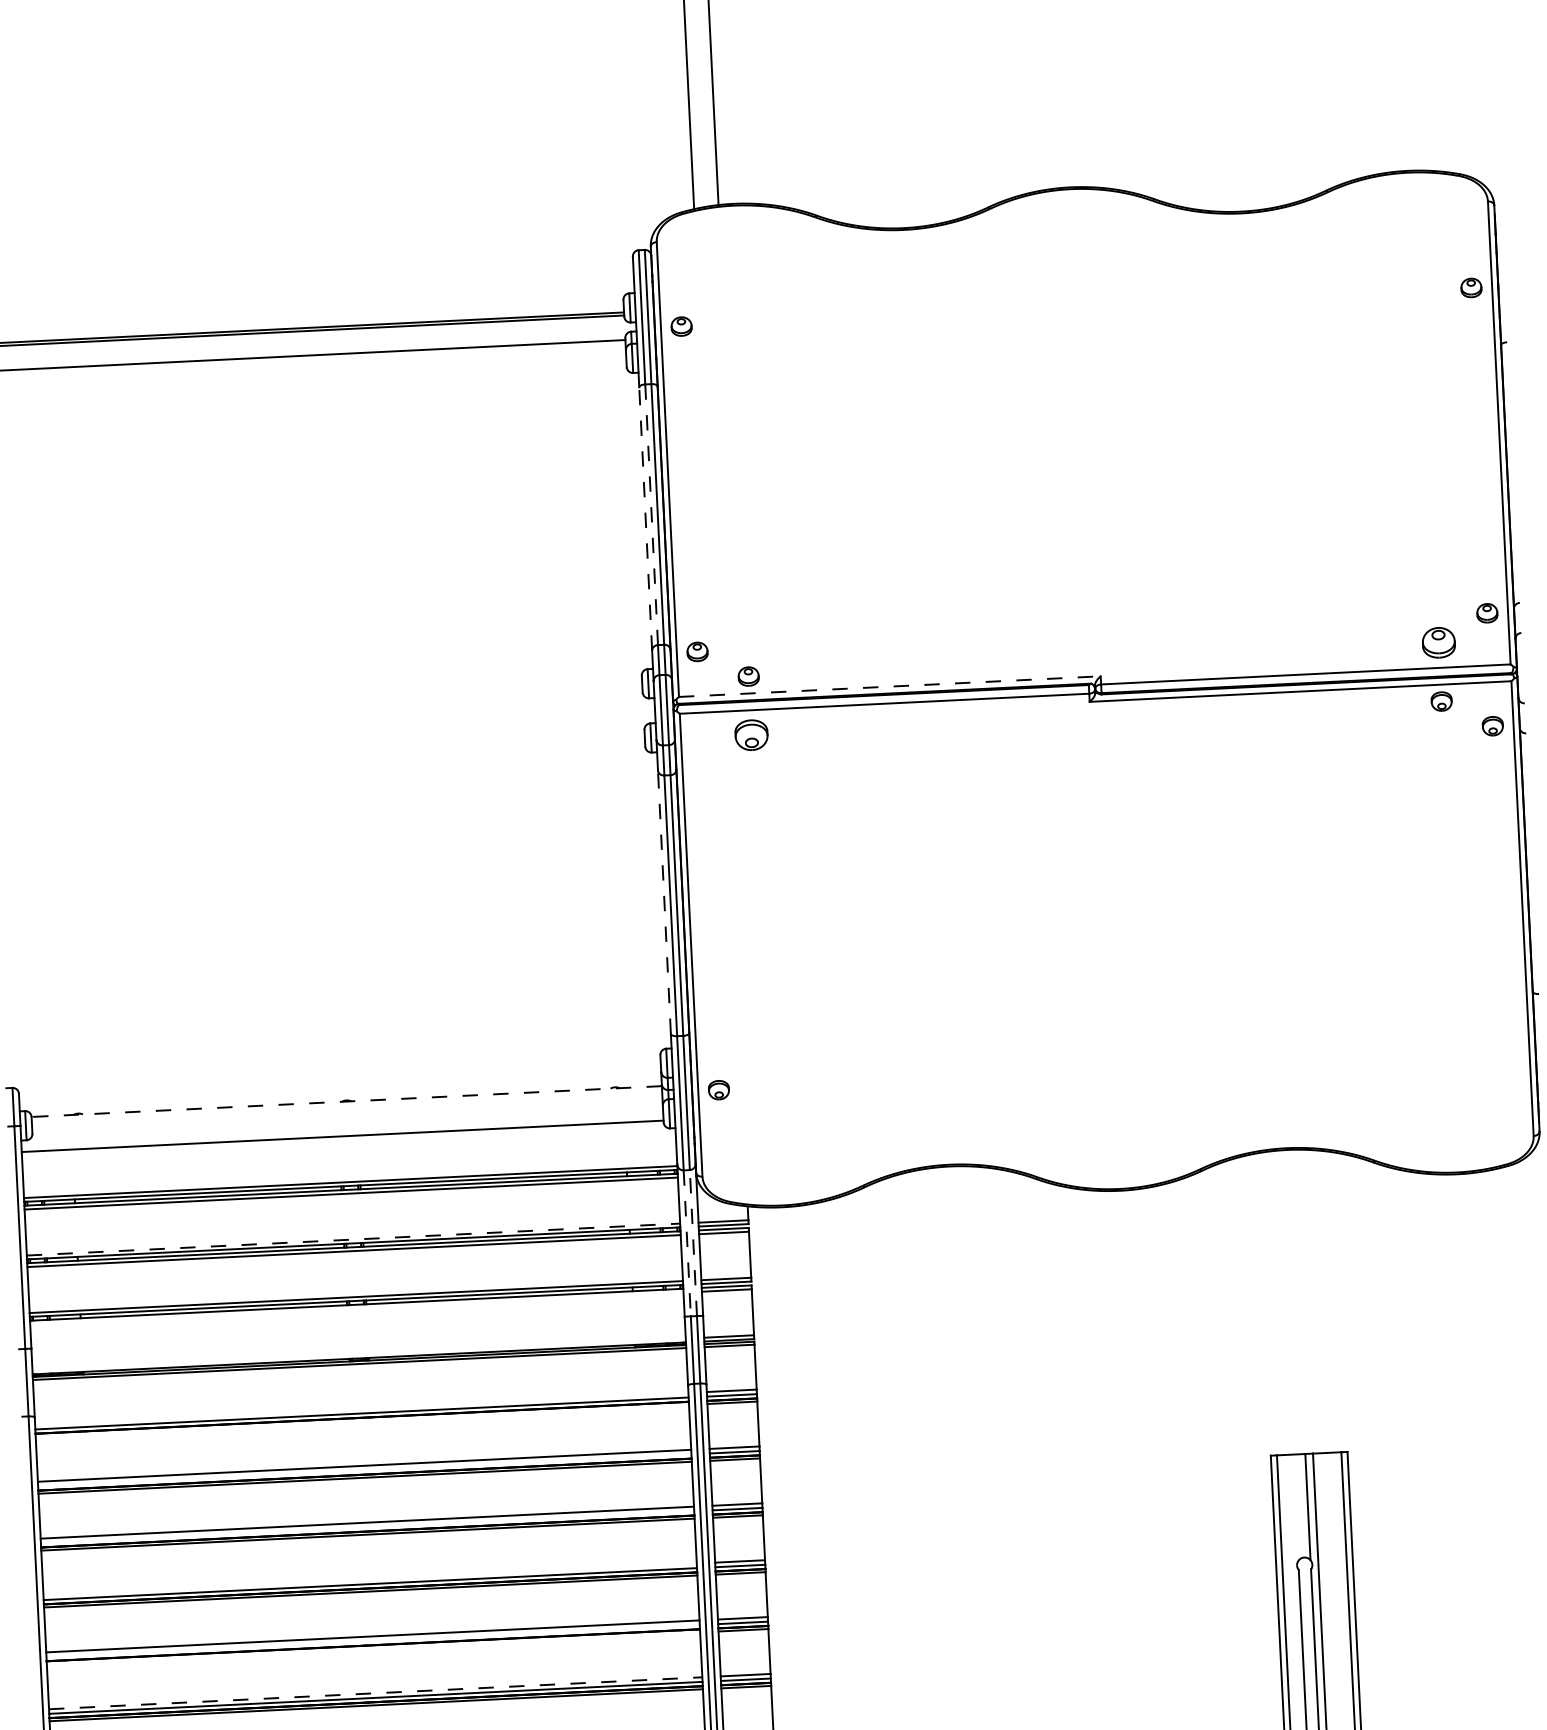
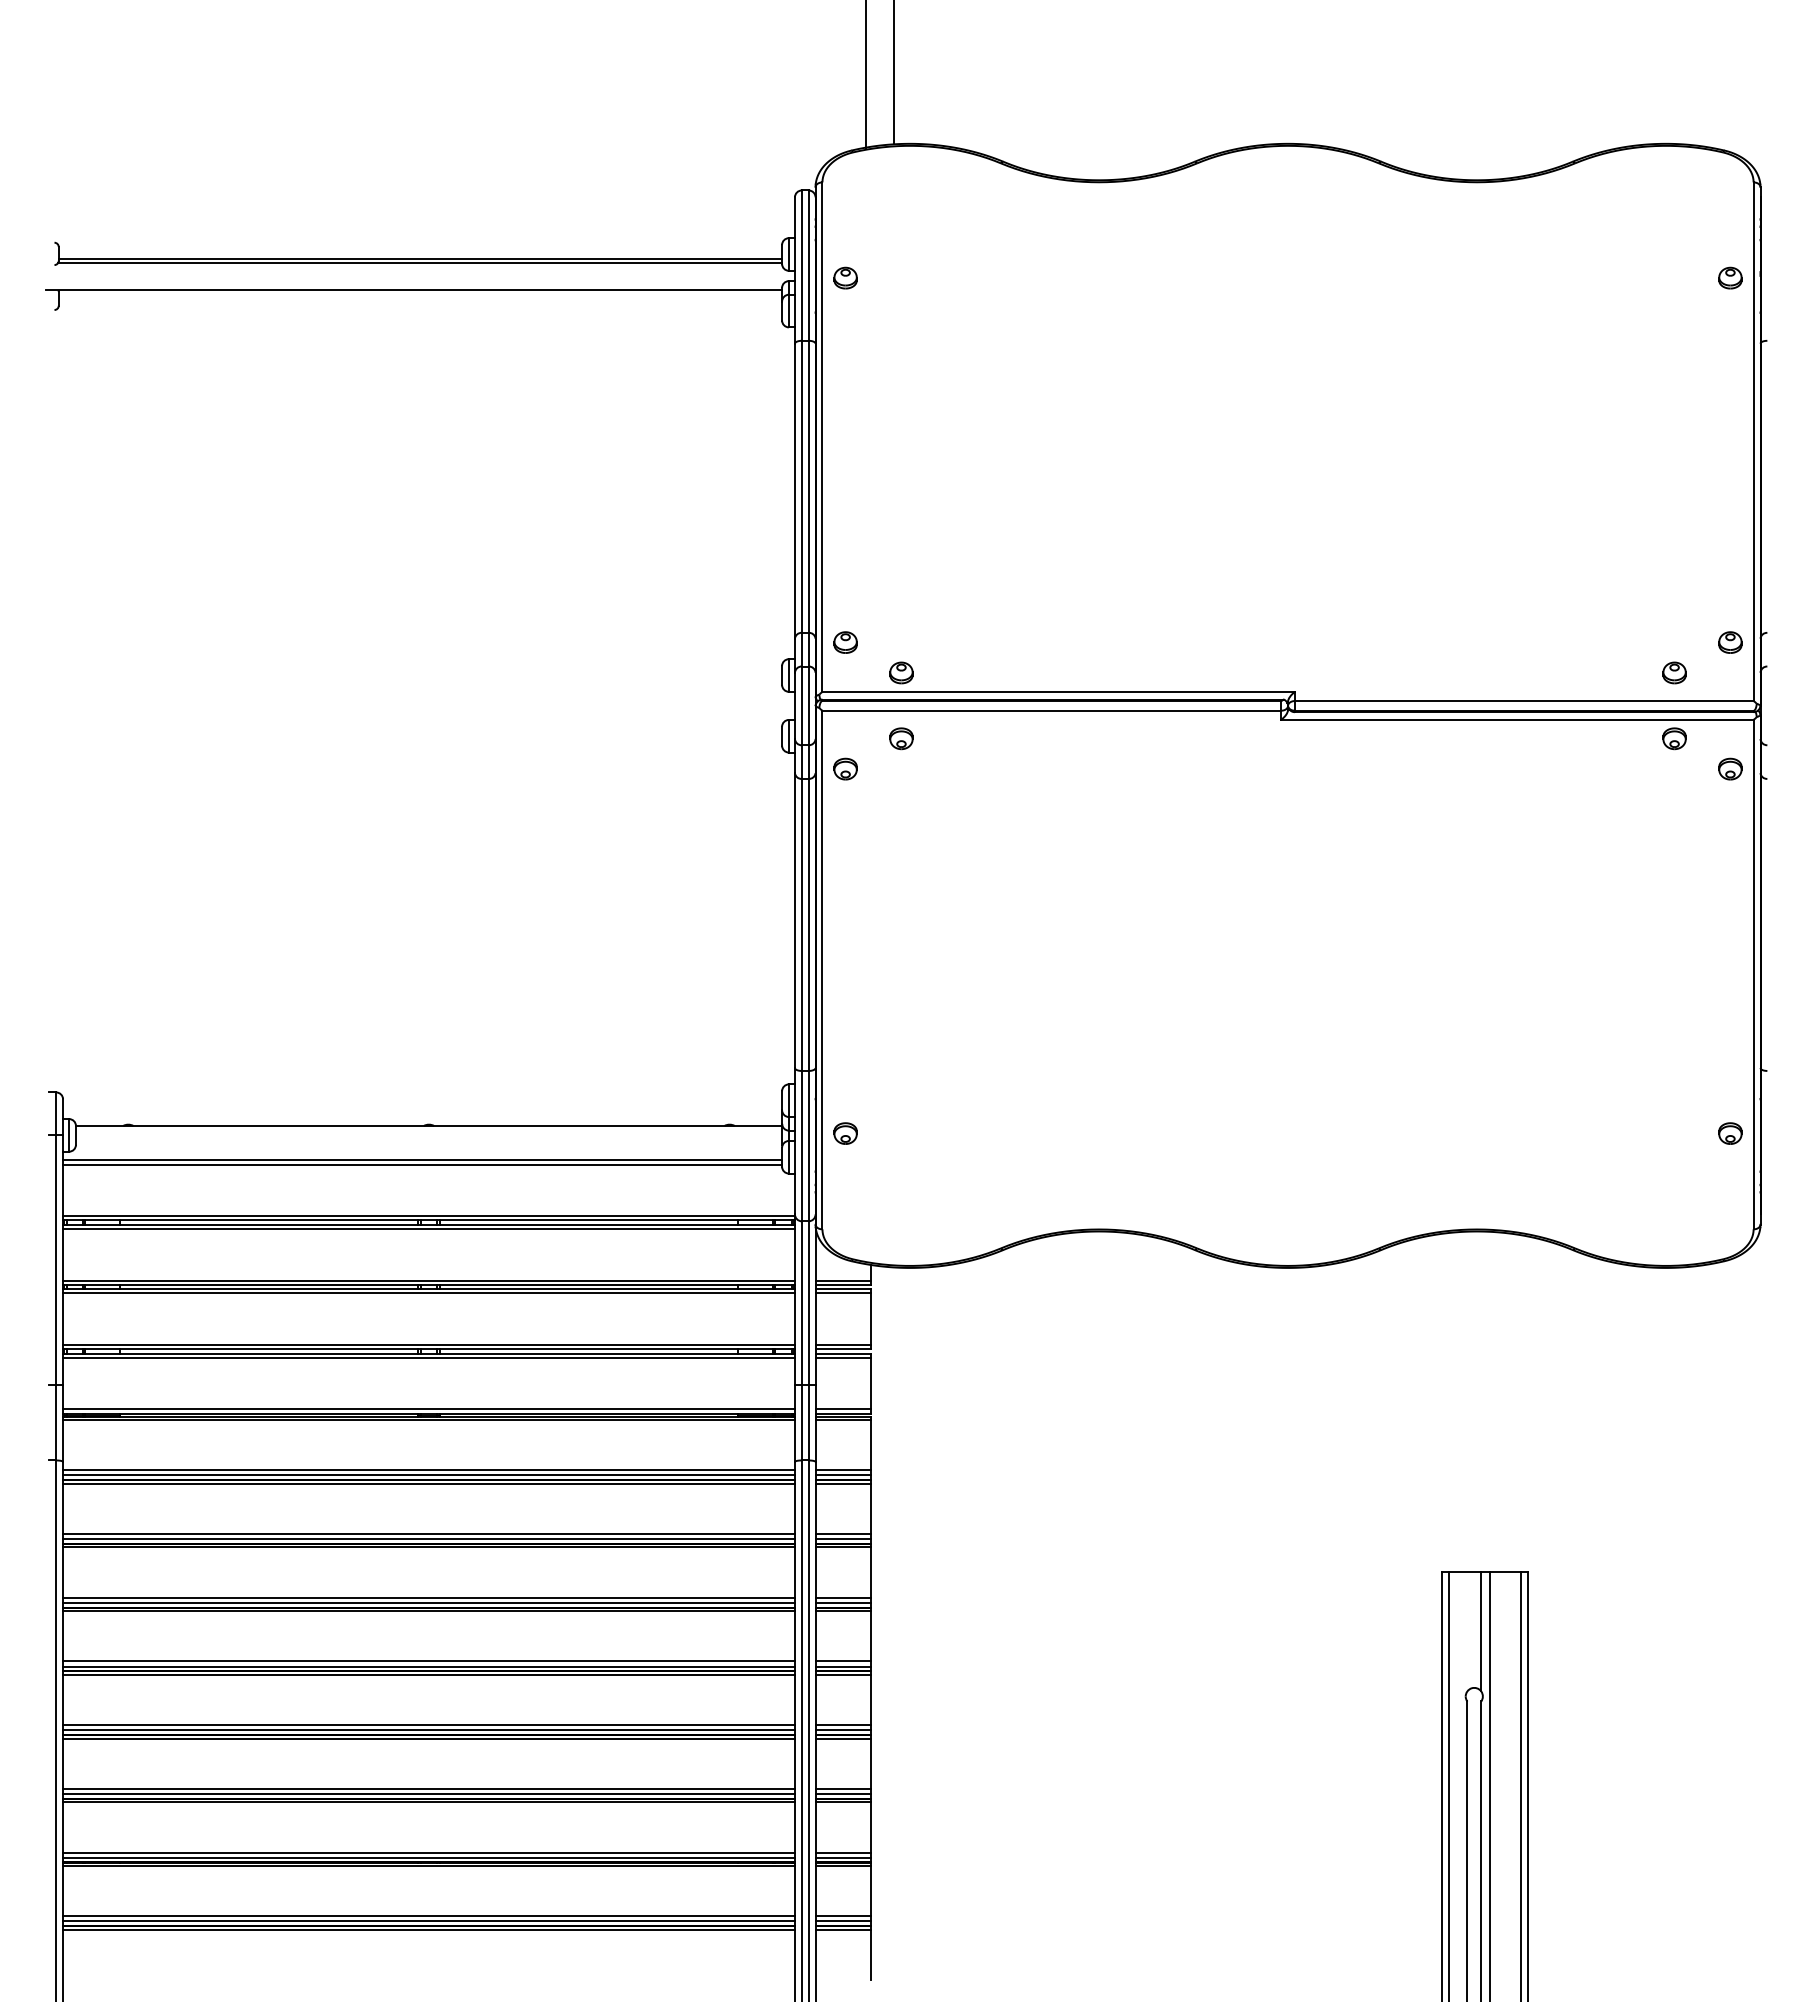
line: (651, 515) -> (801, 487), dashed -> solid
line: (645, 518) -> (794, 490), dashed -> solid
part: (1438, 642) -> (1674, 672), size x0.62
line: (890, 686) -> (1059, 691), dashed -> solid
part: (751, 735) -> (901, 738), size x0.62
part: (702, 764) -> (845, 768), added
line: (664, 902) -> (794, 920), dashed -> solid
part: (1508, 1051) -> (1730, 1133), added
line: (346, 1101) -> (428, 1125), dashed -> solid
line: (342, 1132) -> (422, 1160), added
line: (353, 1239) -> (429, 1280), dashed -> solid
line: (686, 1243) -> (801, 1303), dashed -> solid
line: (693, 1243) -> (808, 1303), dashed -> solid
line: (356, 1308) -> (428, 1357), added
line: (358, 1354) -> (428, 1409), added
line: (361, 1409) -> (428, 1470), added
line: (361, 1420) -> (428, 1483), added
line: (364, 1470) -> (428, 1539), added
line: (367, 1526) -> (428, 1602), added
line: (369, 1579) -> (428, 1661), added
line: (372, 1641) -> (428, 1730), added
line: (373, 1648) -> (428, 1738), added
line: (376, 1692) -> (429, 1788), dashed -> solid

